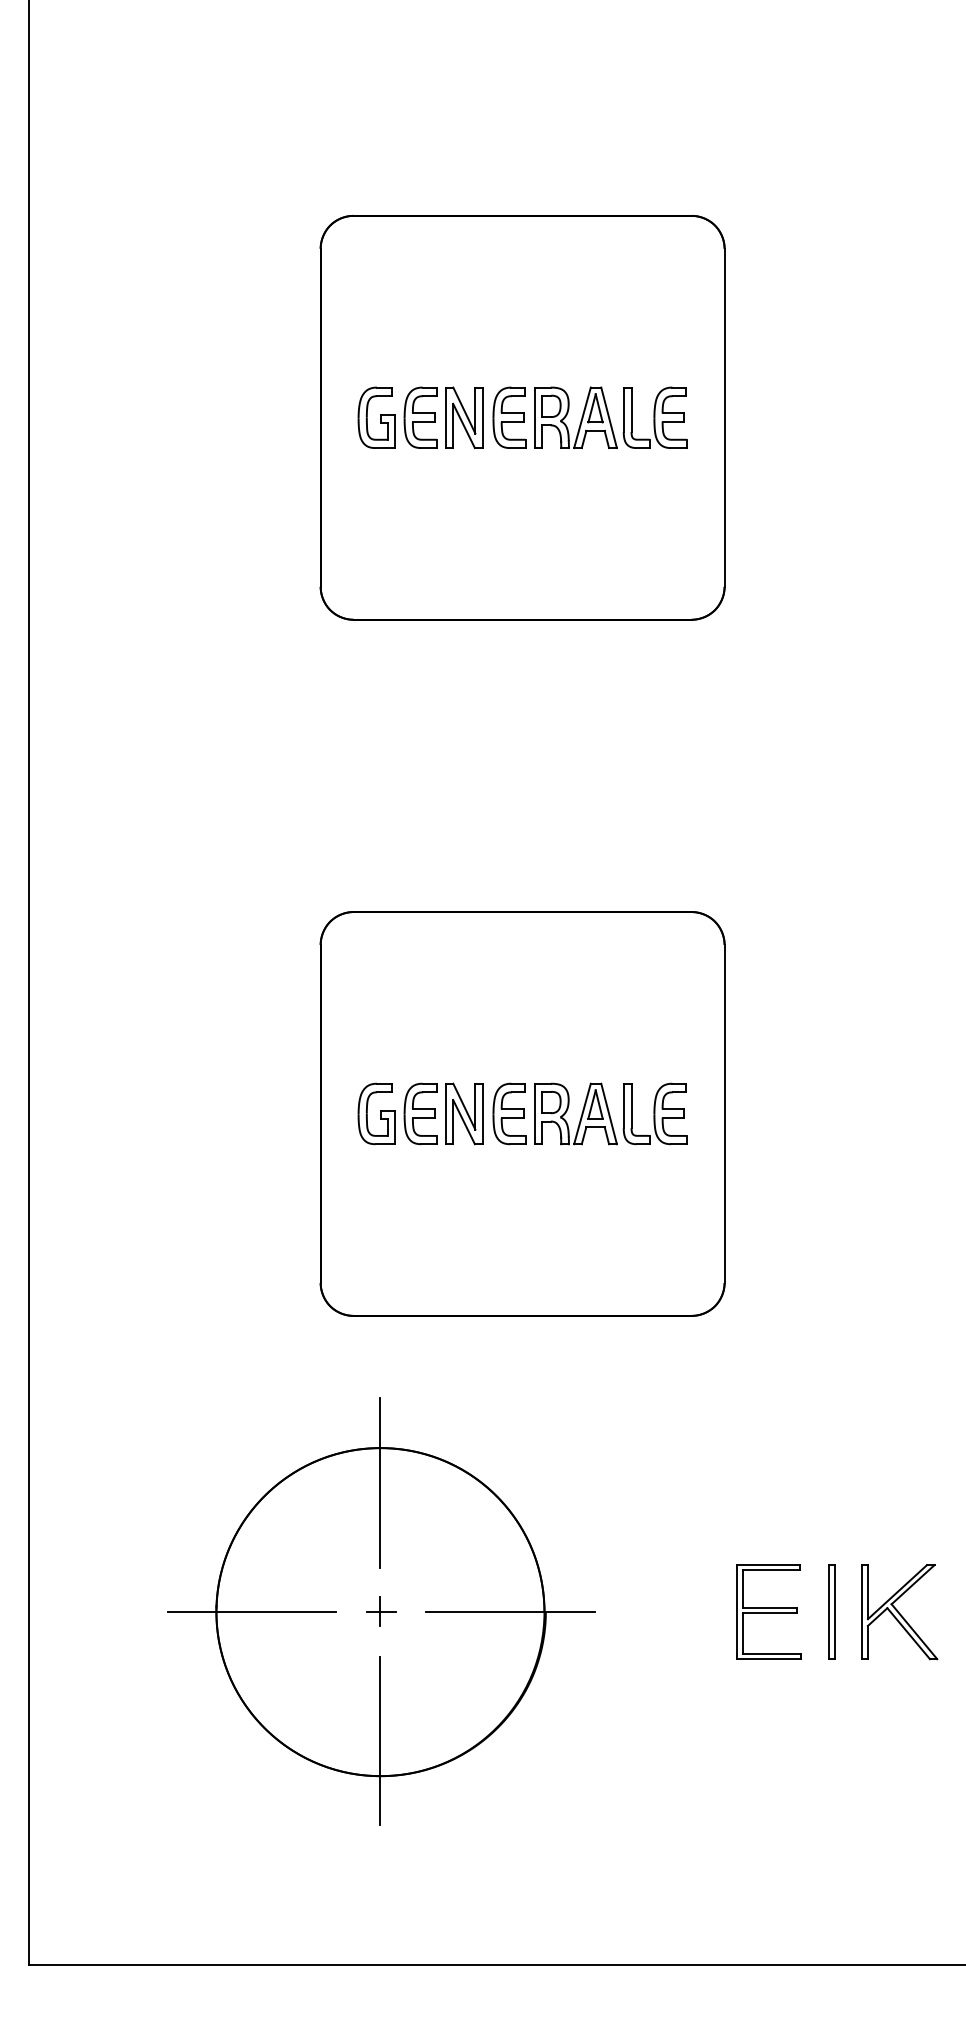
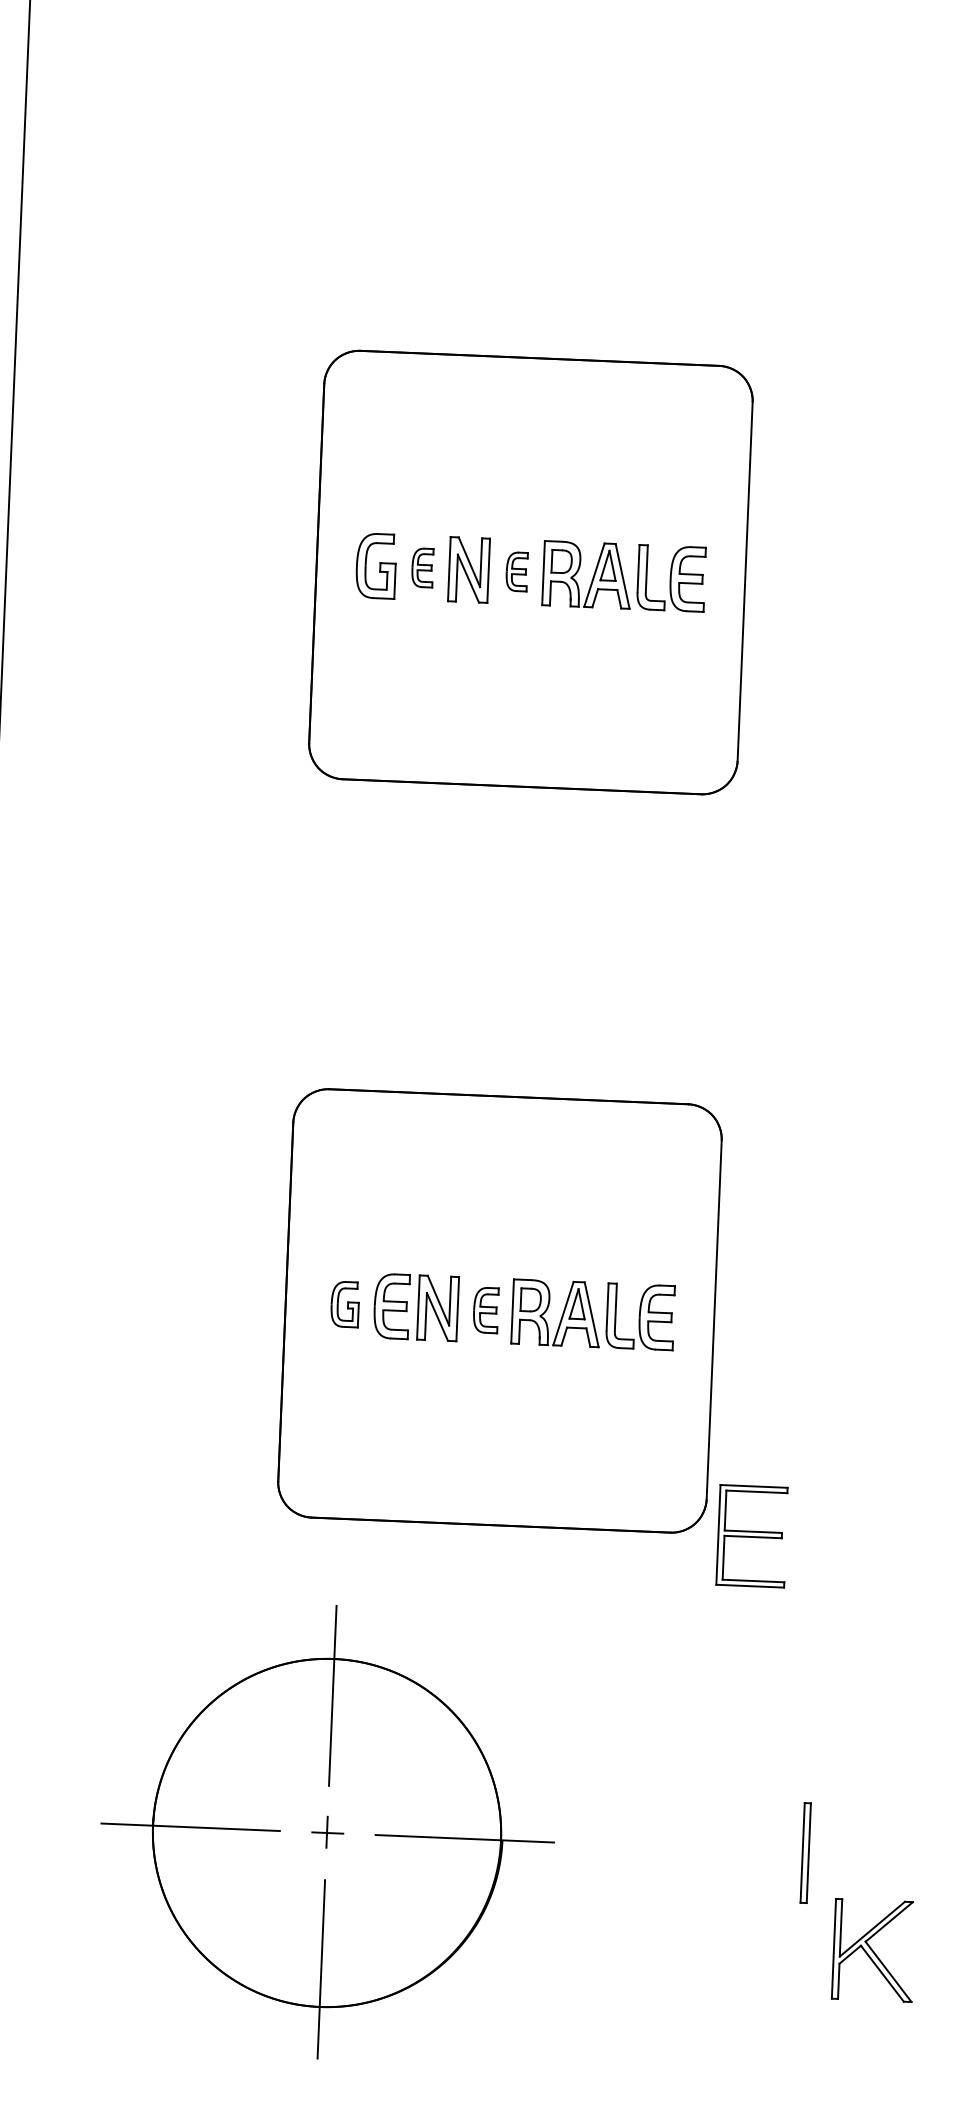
part: (420, 417) -> (422, 567), size x0.6
part: (509, 417) -> (517, 571), size x0.6
part: (376, 1113) -> (345, 1303), size x0.7
part: (509, 1113) -> (486, 1309), size x0.7
part: (768, 1611) -> (751, 1535), moved
part: (899, 1612) -> (873, 1950), moved

